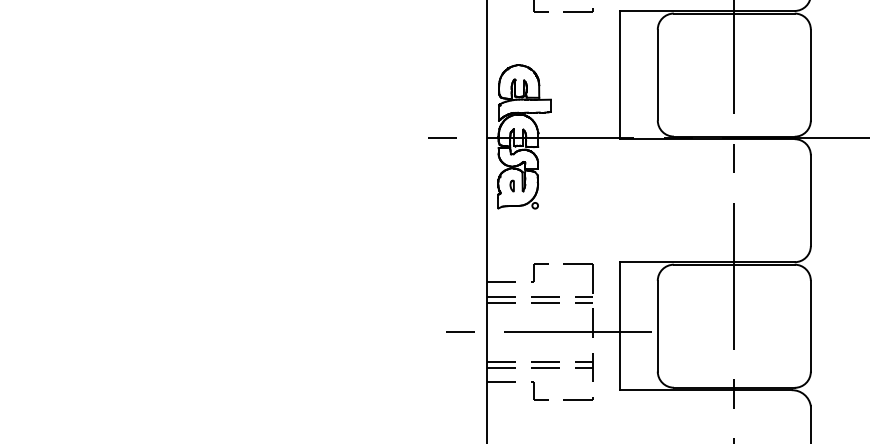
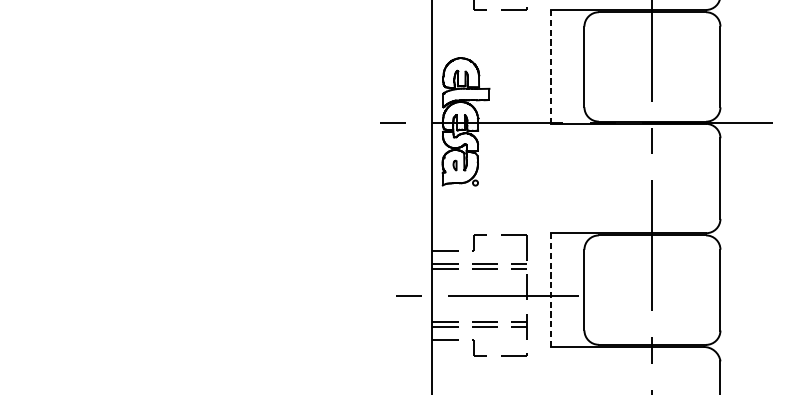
line: (619, 75) -> (550, 67), solid -> dashed
line: (619, 326) -> (550, 290), solid -> dashed

